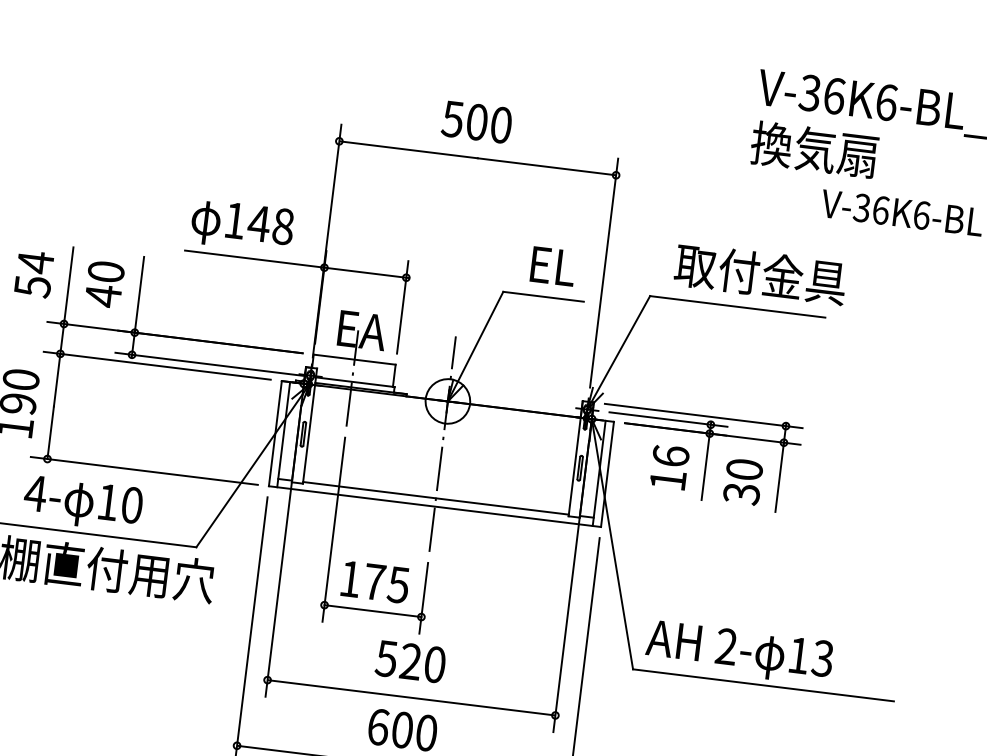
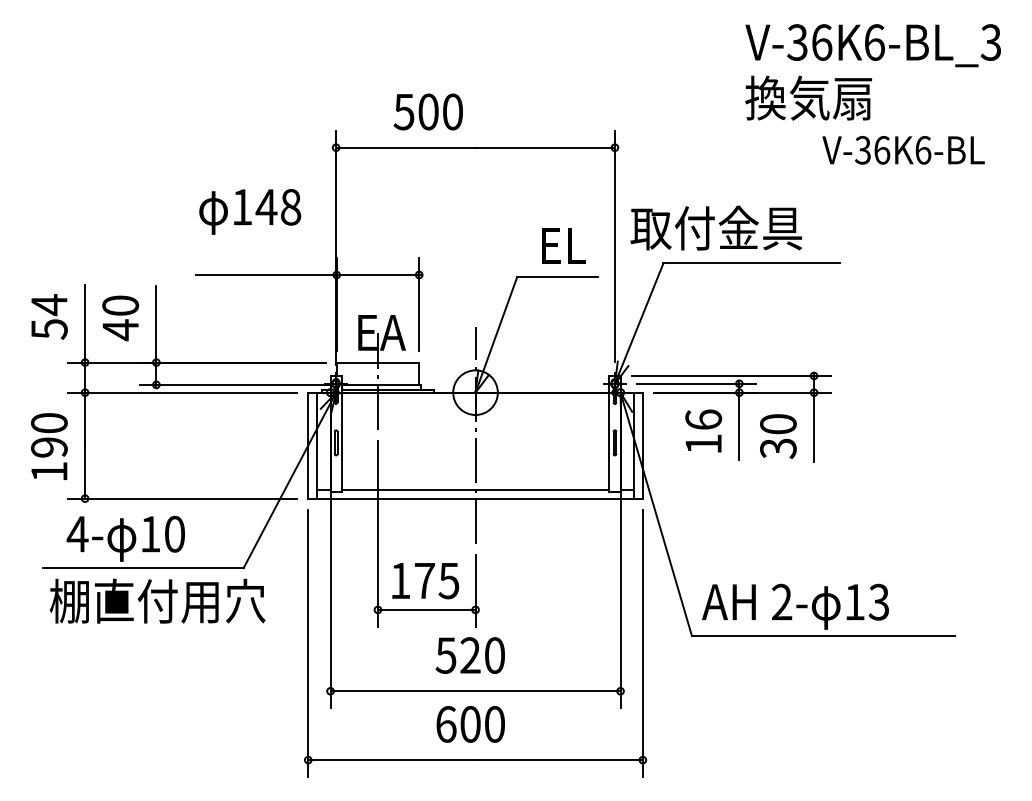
text: (476, 121) -> (427, 111), moved
text: (242, 225) -> (250, 211), moved
text: (760, 273) -> (716, 227), moved

